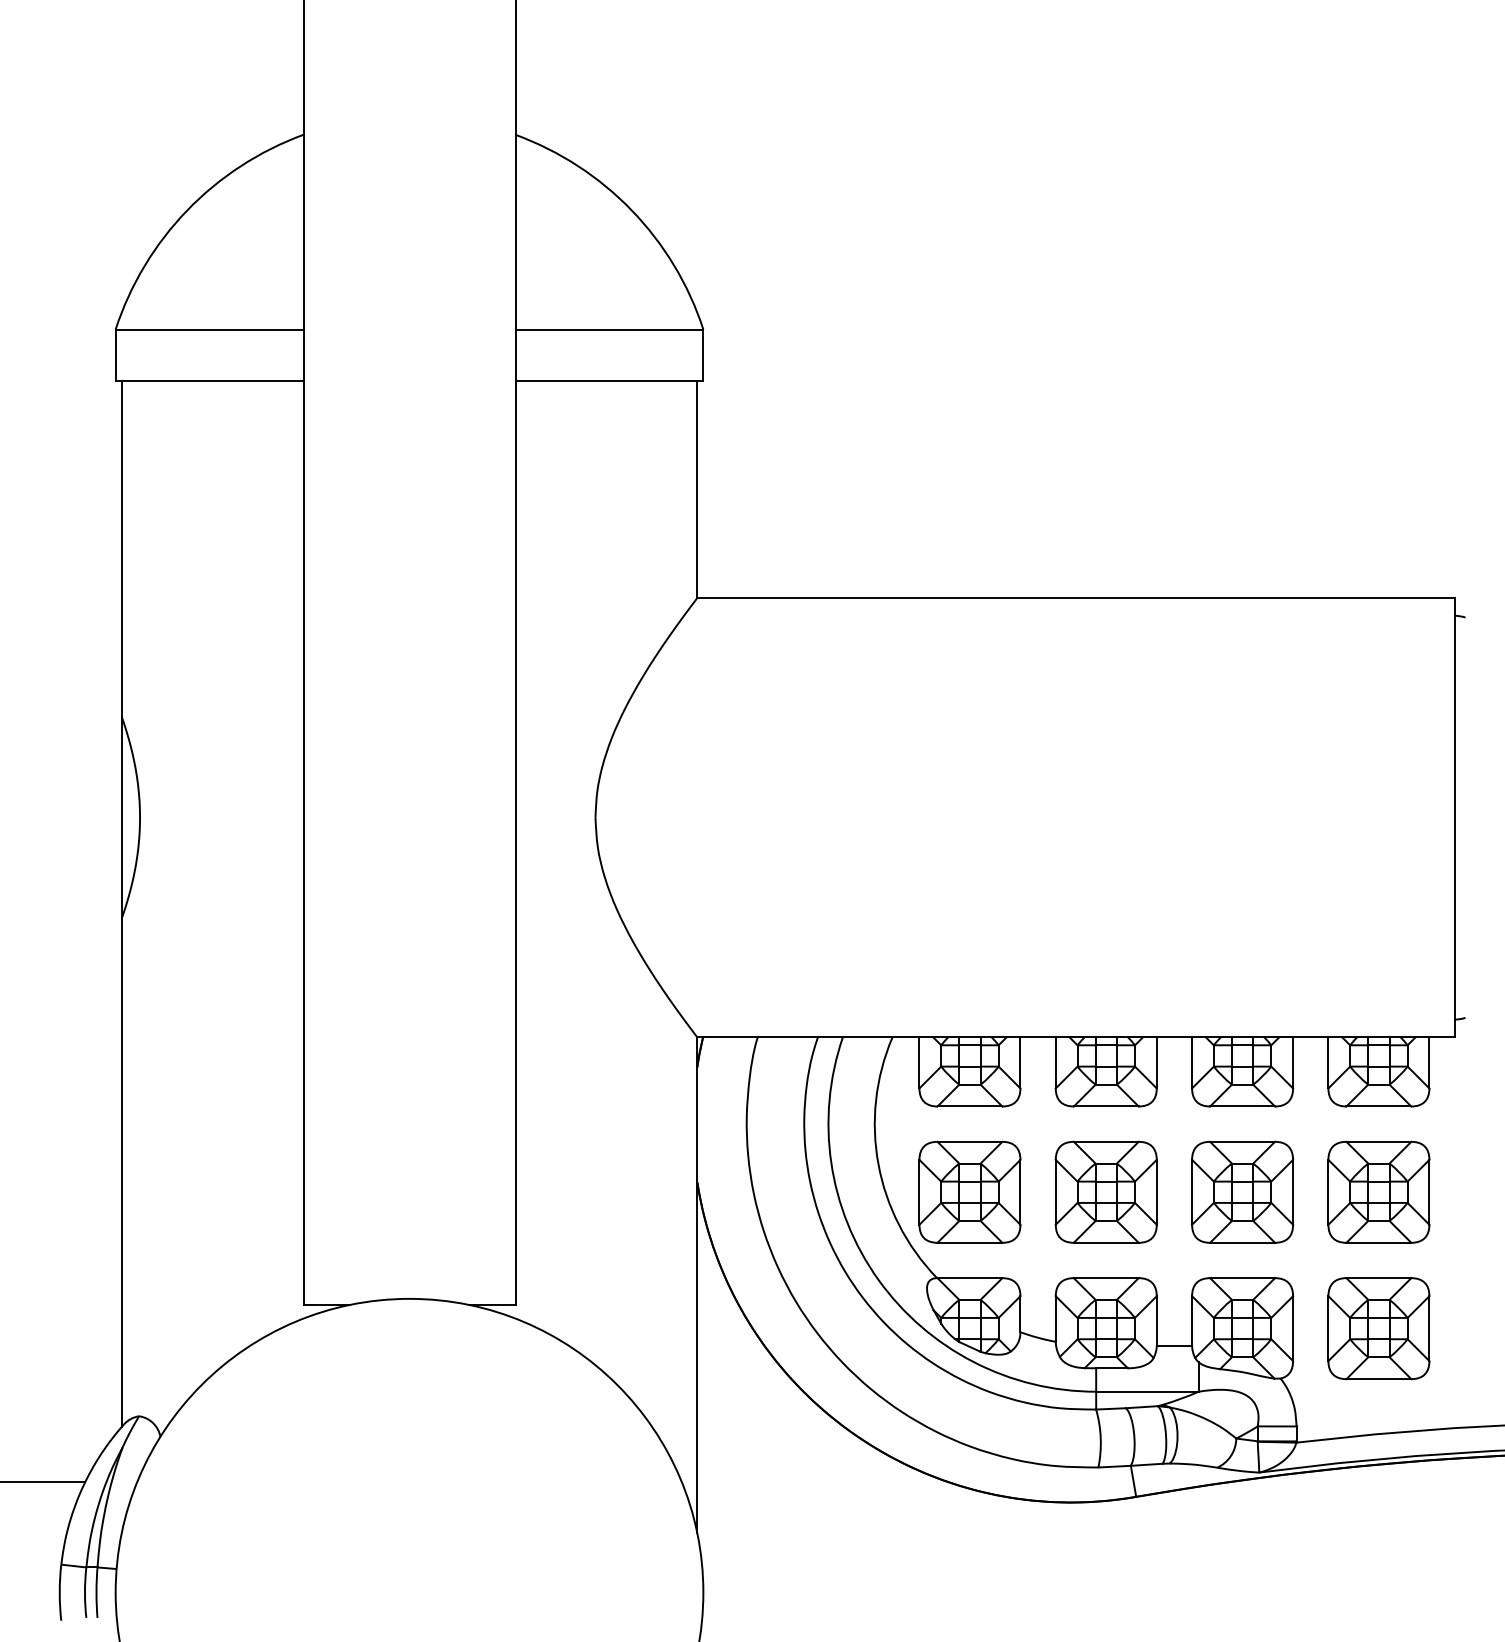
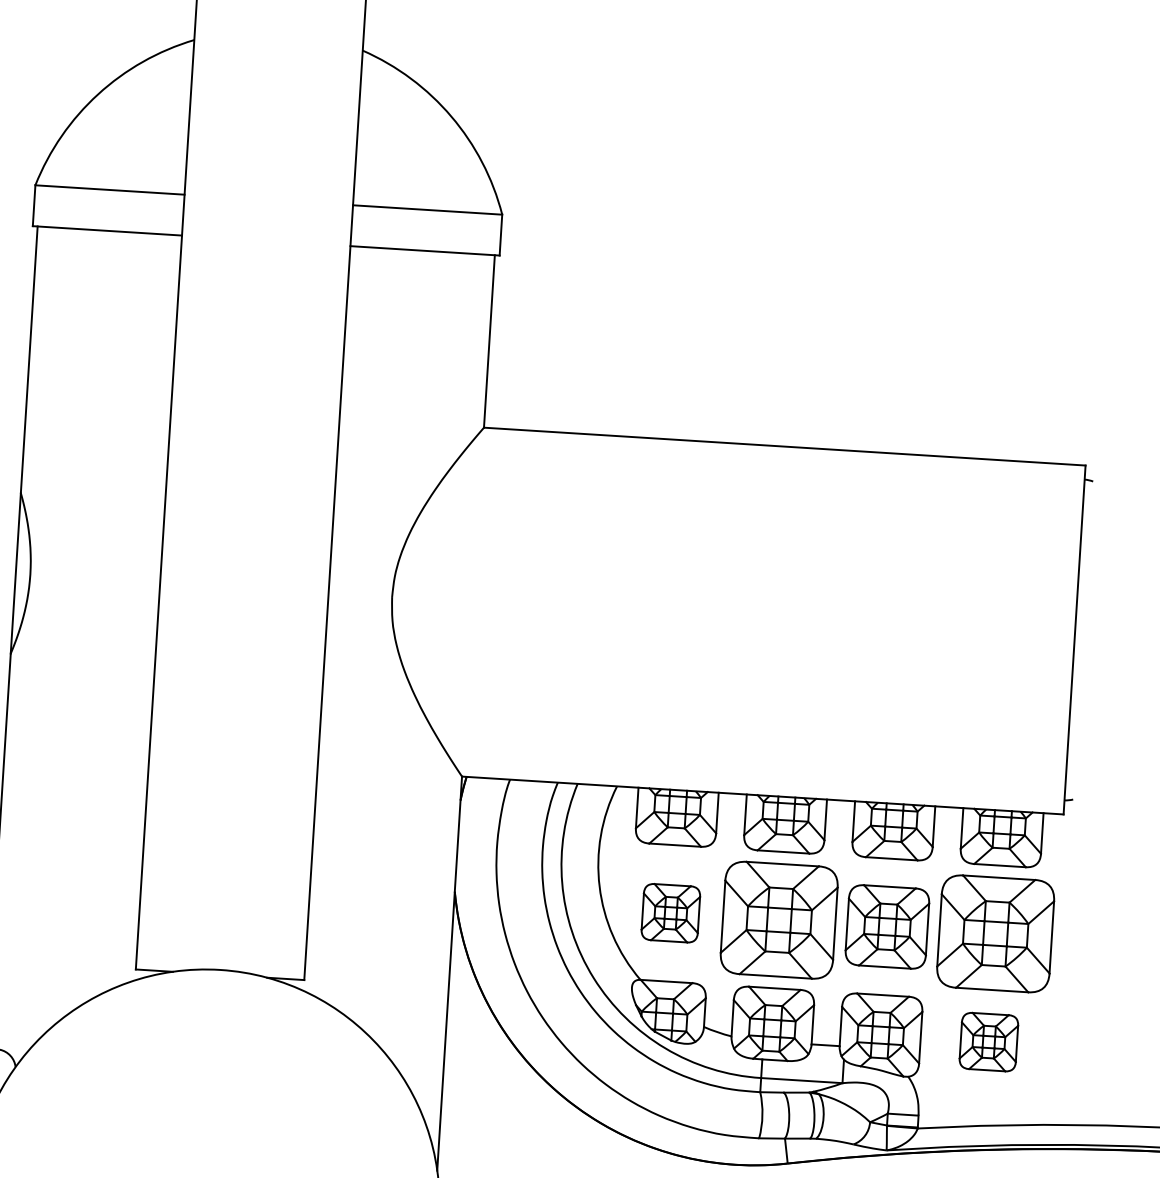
part: (969, 1191) -> (670, 912), size x0.7
part: (1105, 1191) -> (778, 919), size x1.4
part: (1378, 1191) -> (995, 933), size x1.4
part: (1378, 1328) -> (988, 1041), size x0.7

